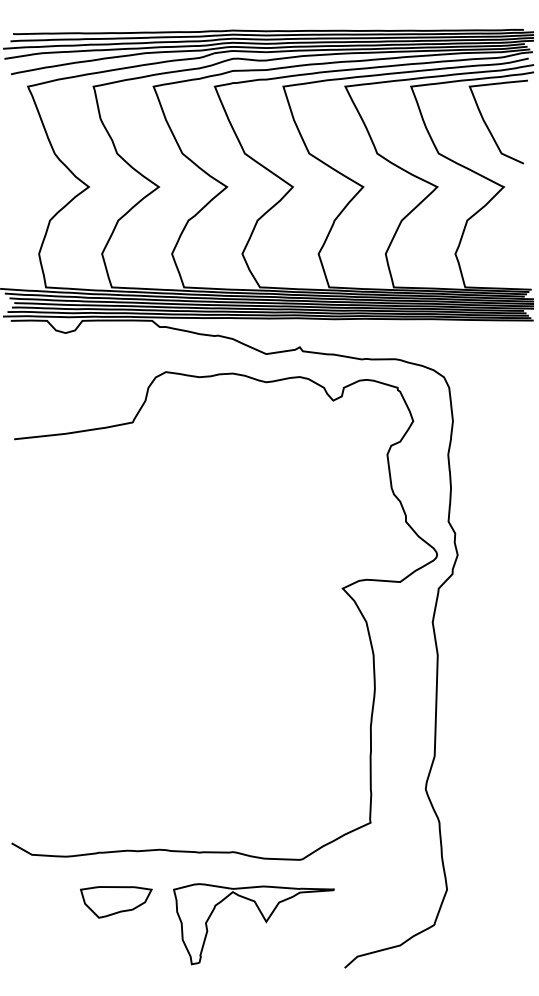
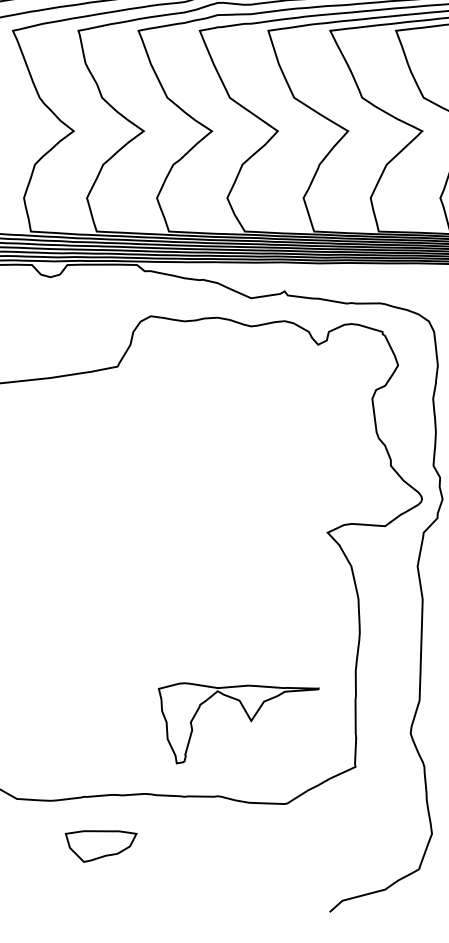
part: (262, 917) -> (247, 716), moved

